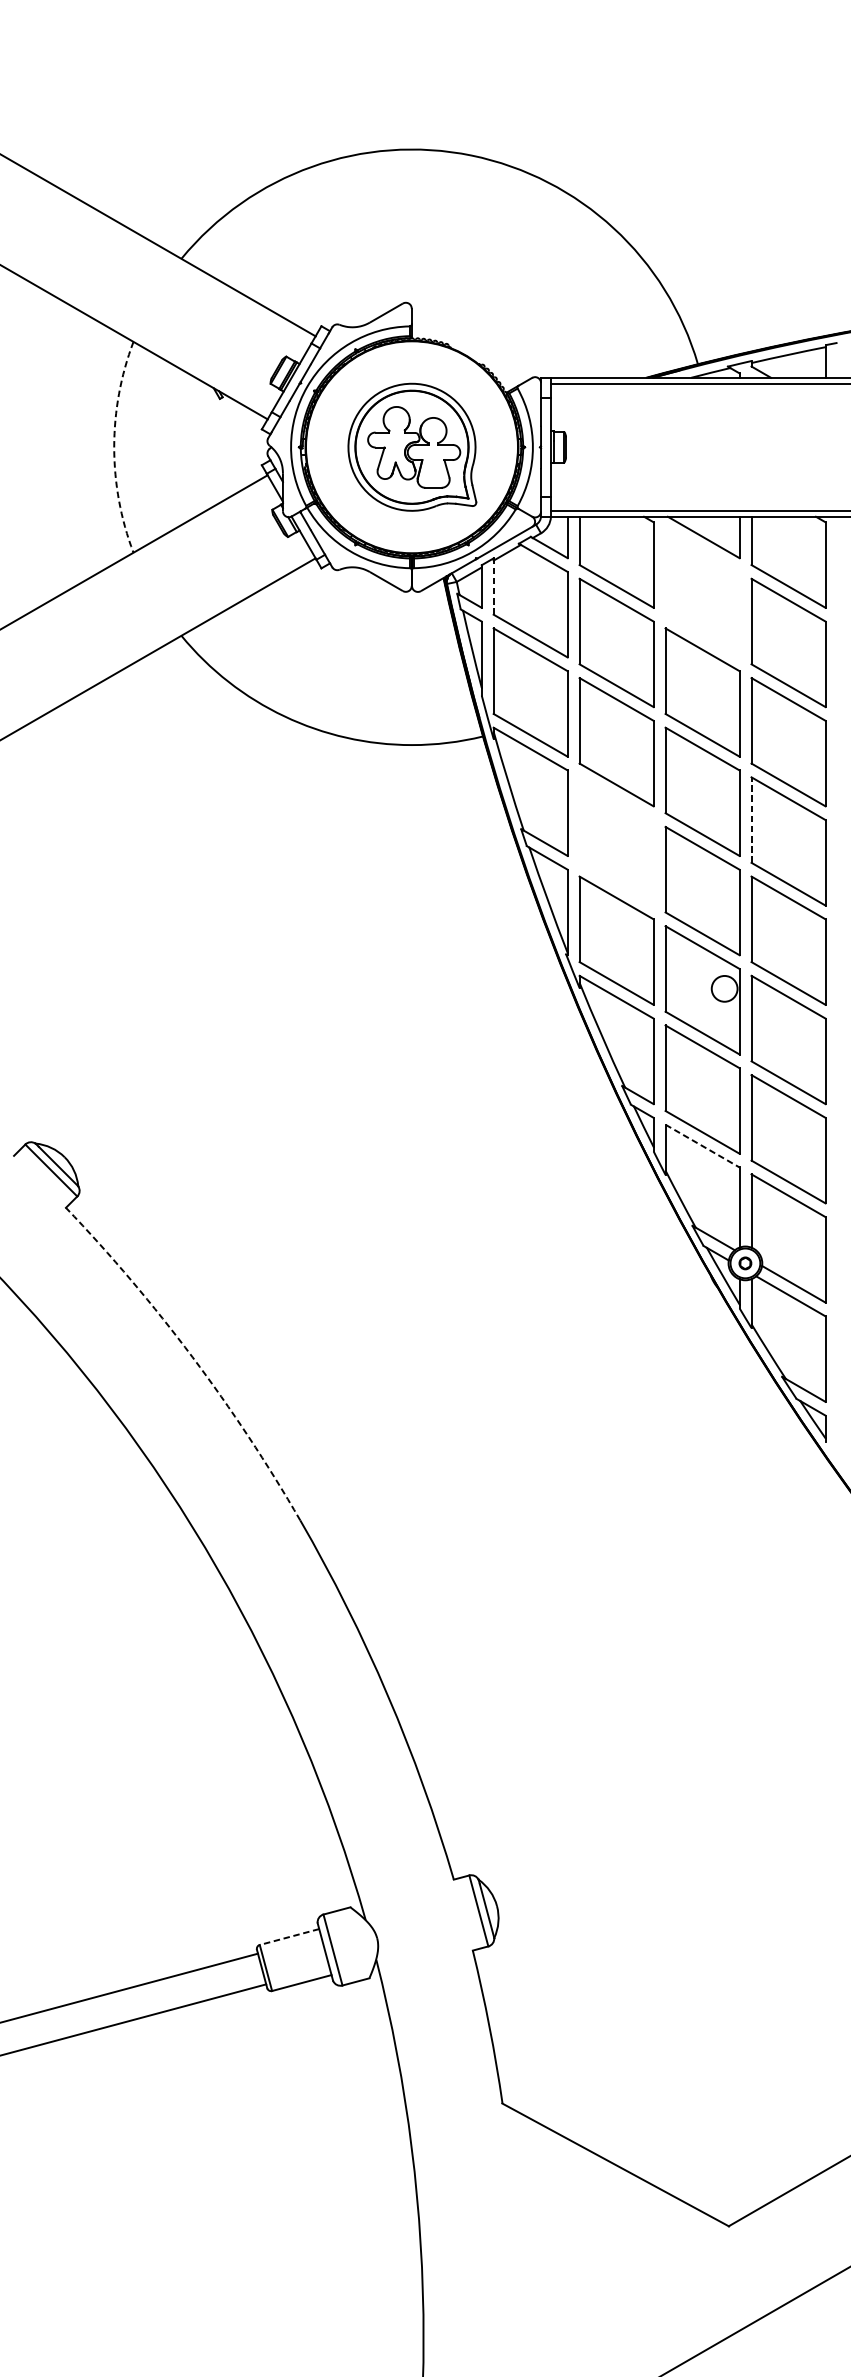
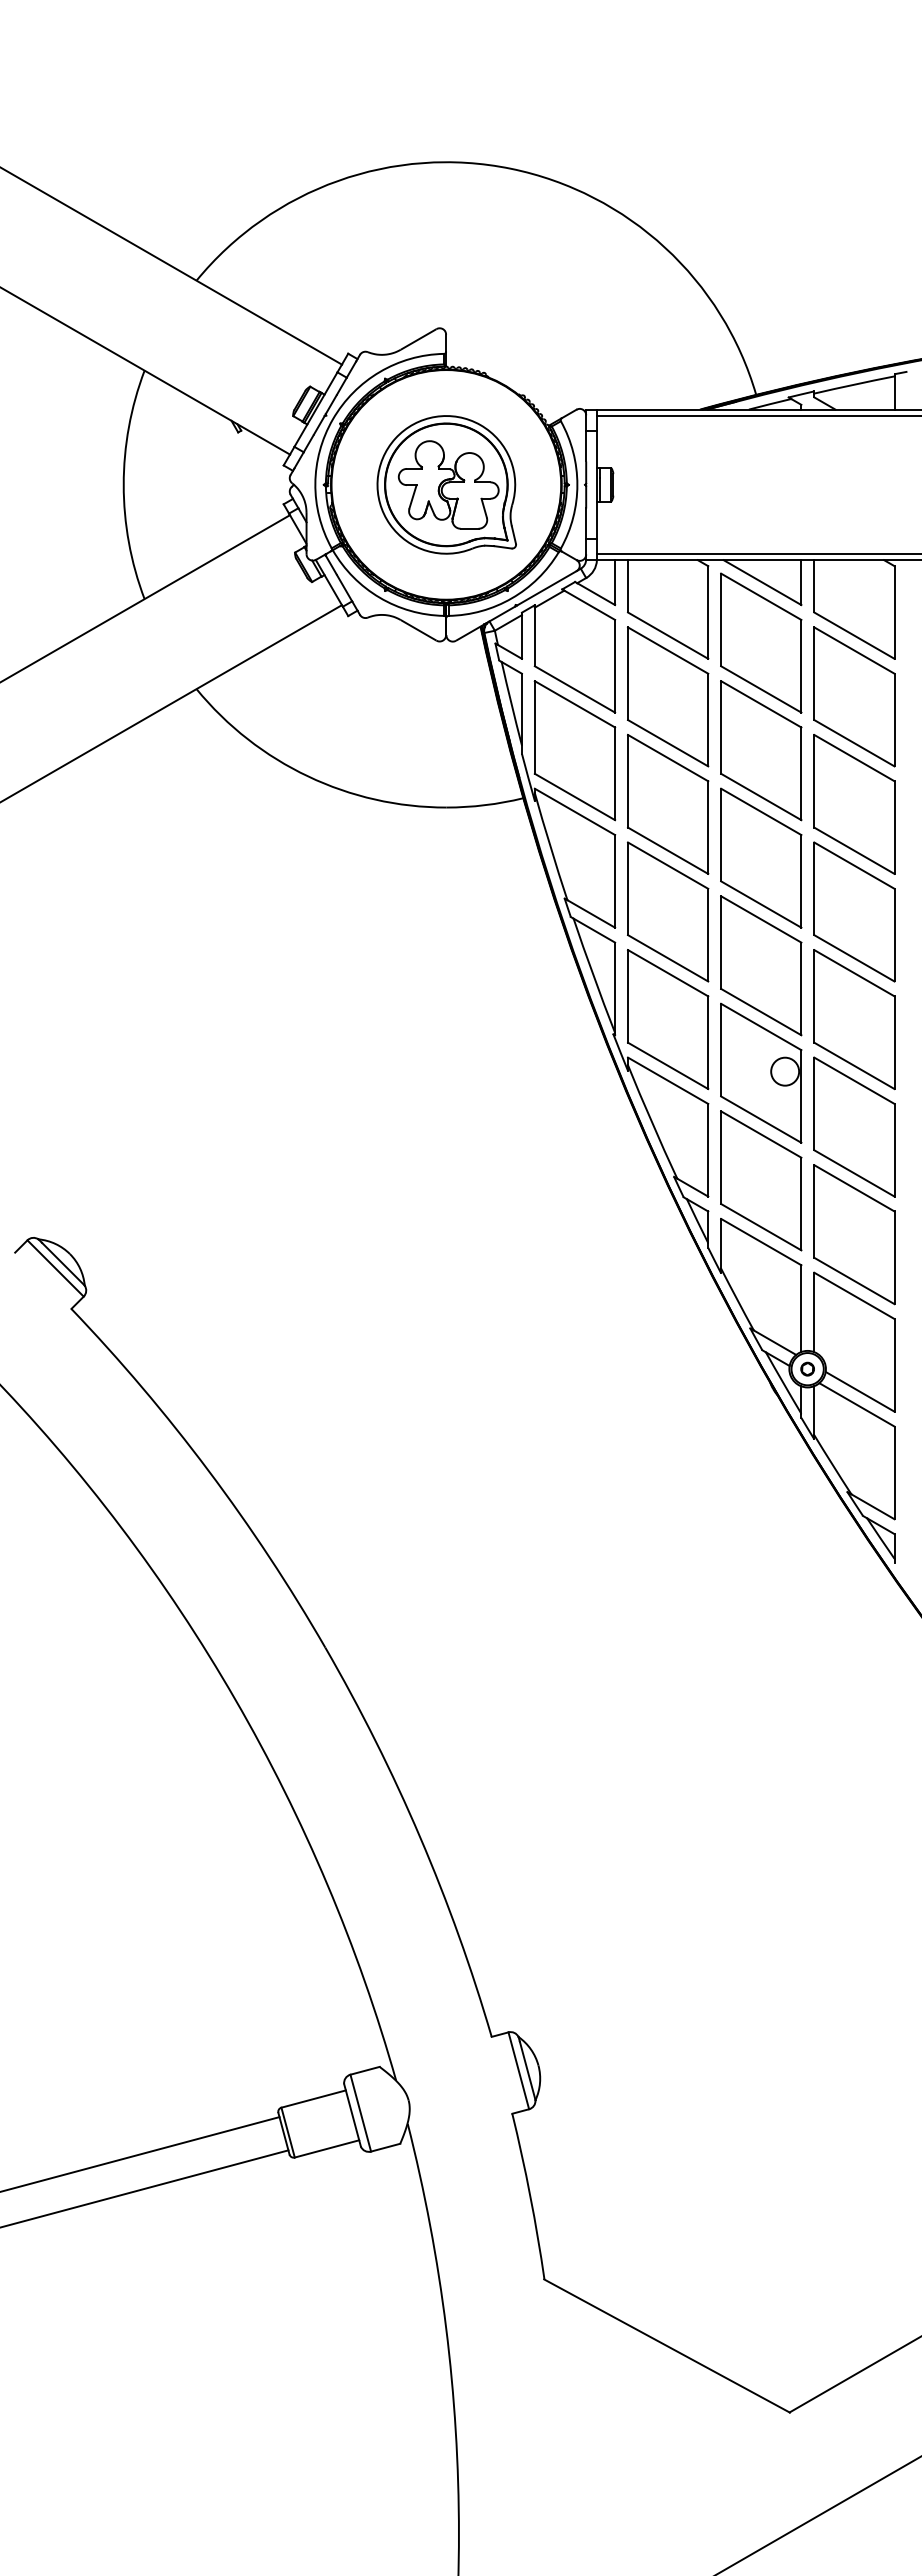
arc: (114, 446) -> (123, 484), dashed -> solid
line: (493, 587) -> (534, 636), dashed -> solid
part: (702, 592) -> (761, 642), added
line: (751, 819) -> (814, 888), dashed -> solid
part: (617, 841) -> (668, 911), added
line: (702, 1146) -> (761, 1242), dashed -> solid
arc: (192, 1356) -> (208, 1470), dashed -> solid
line: (289, 1937) -> (313, 2099), dashed -> solid

